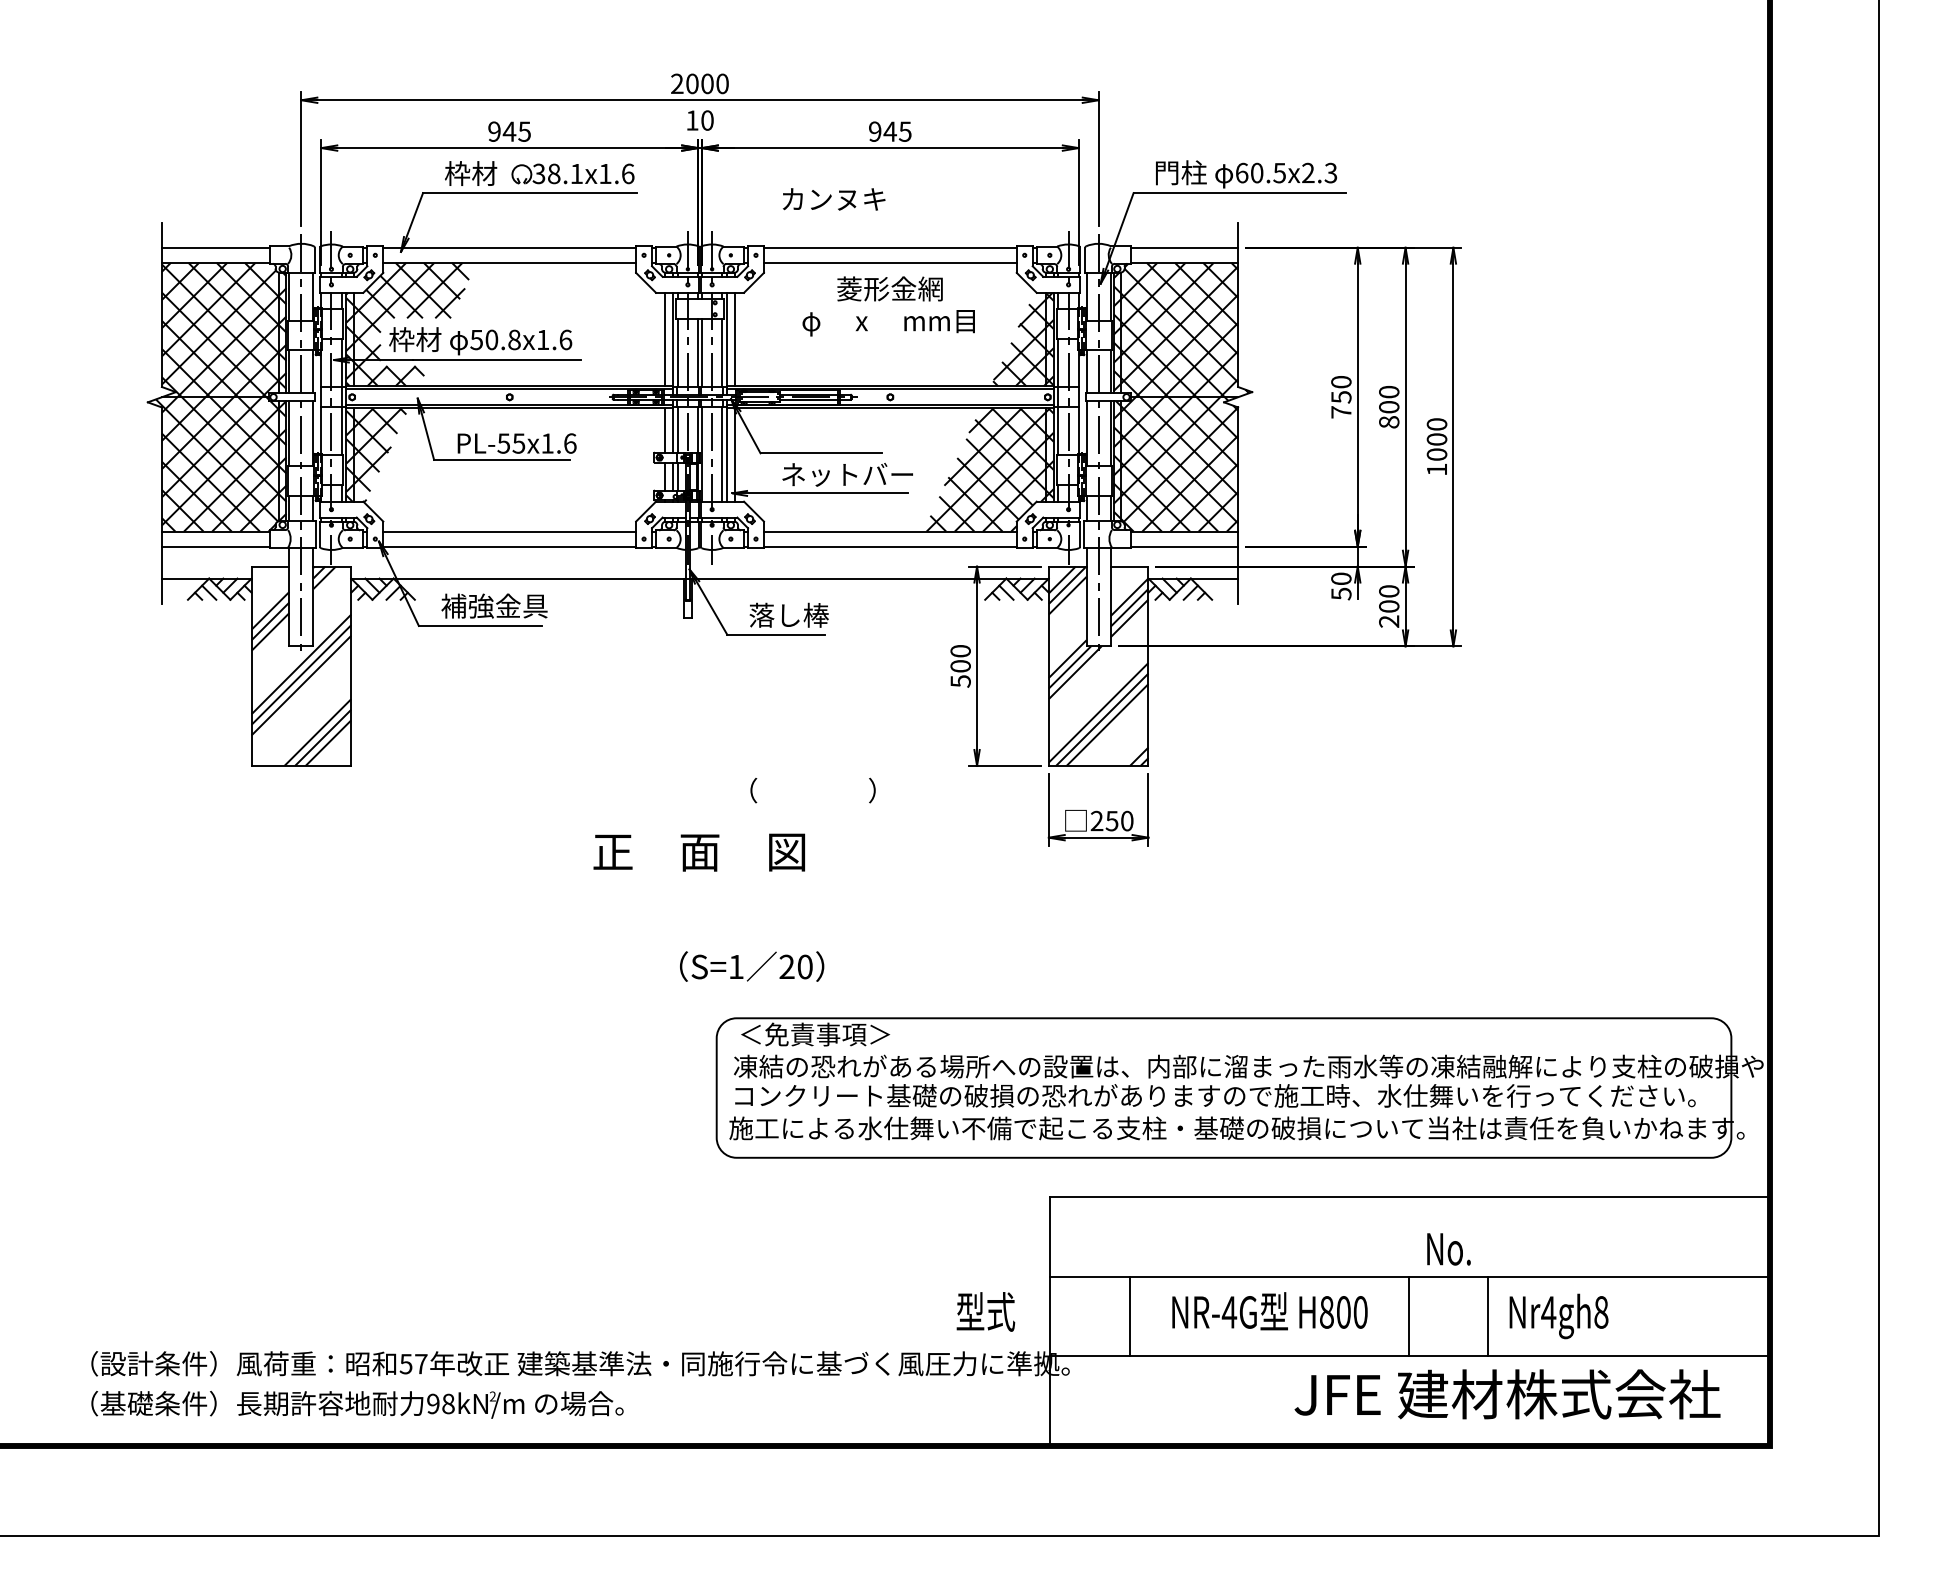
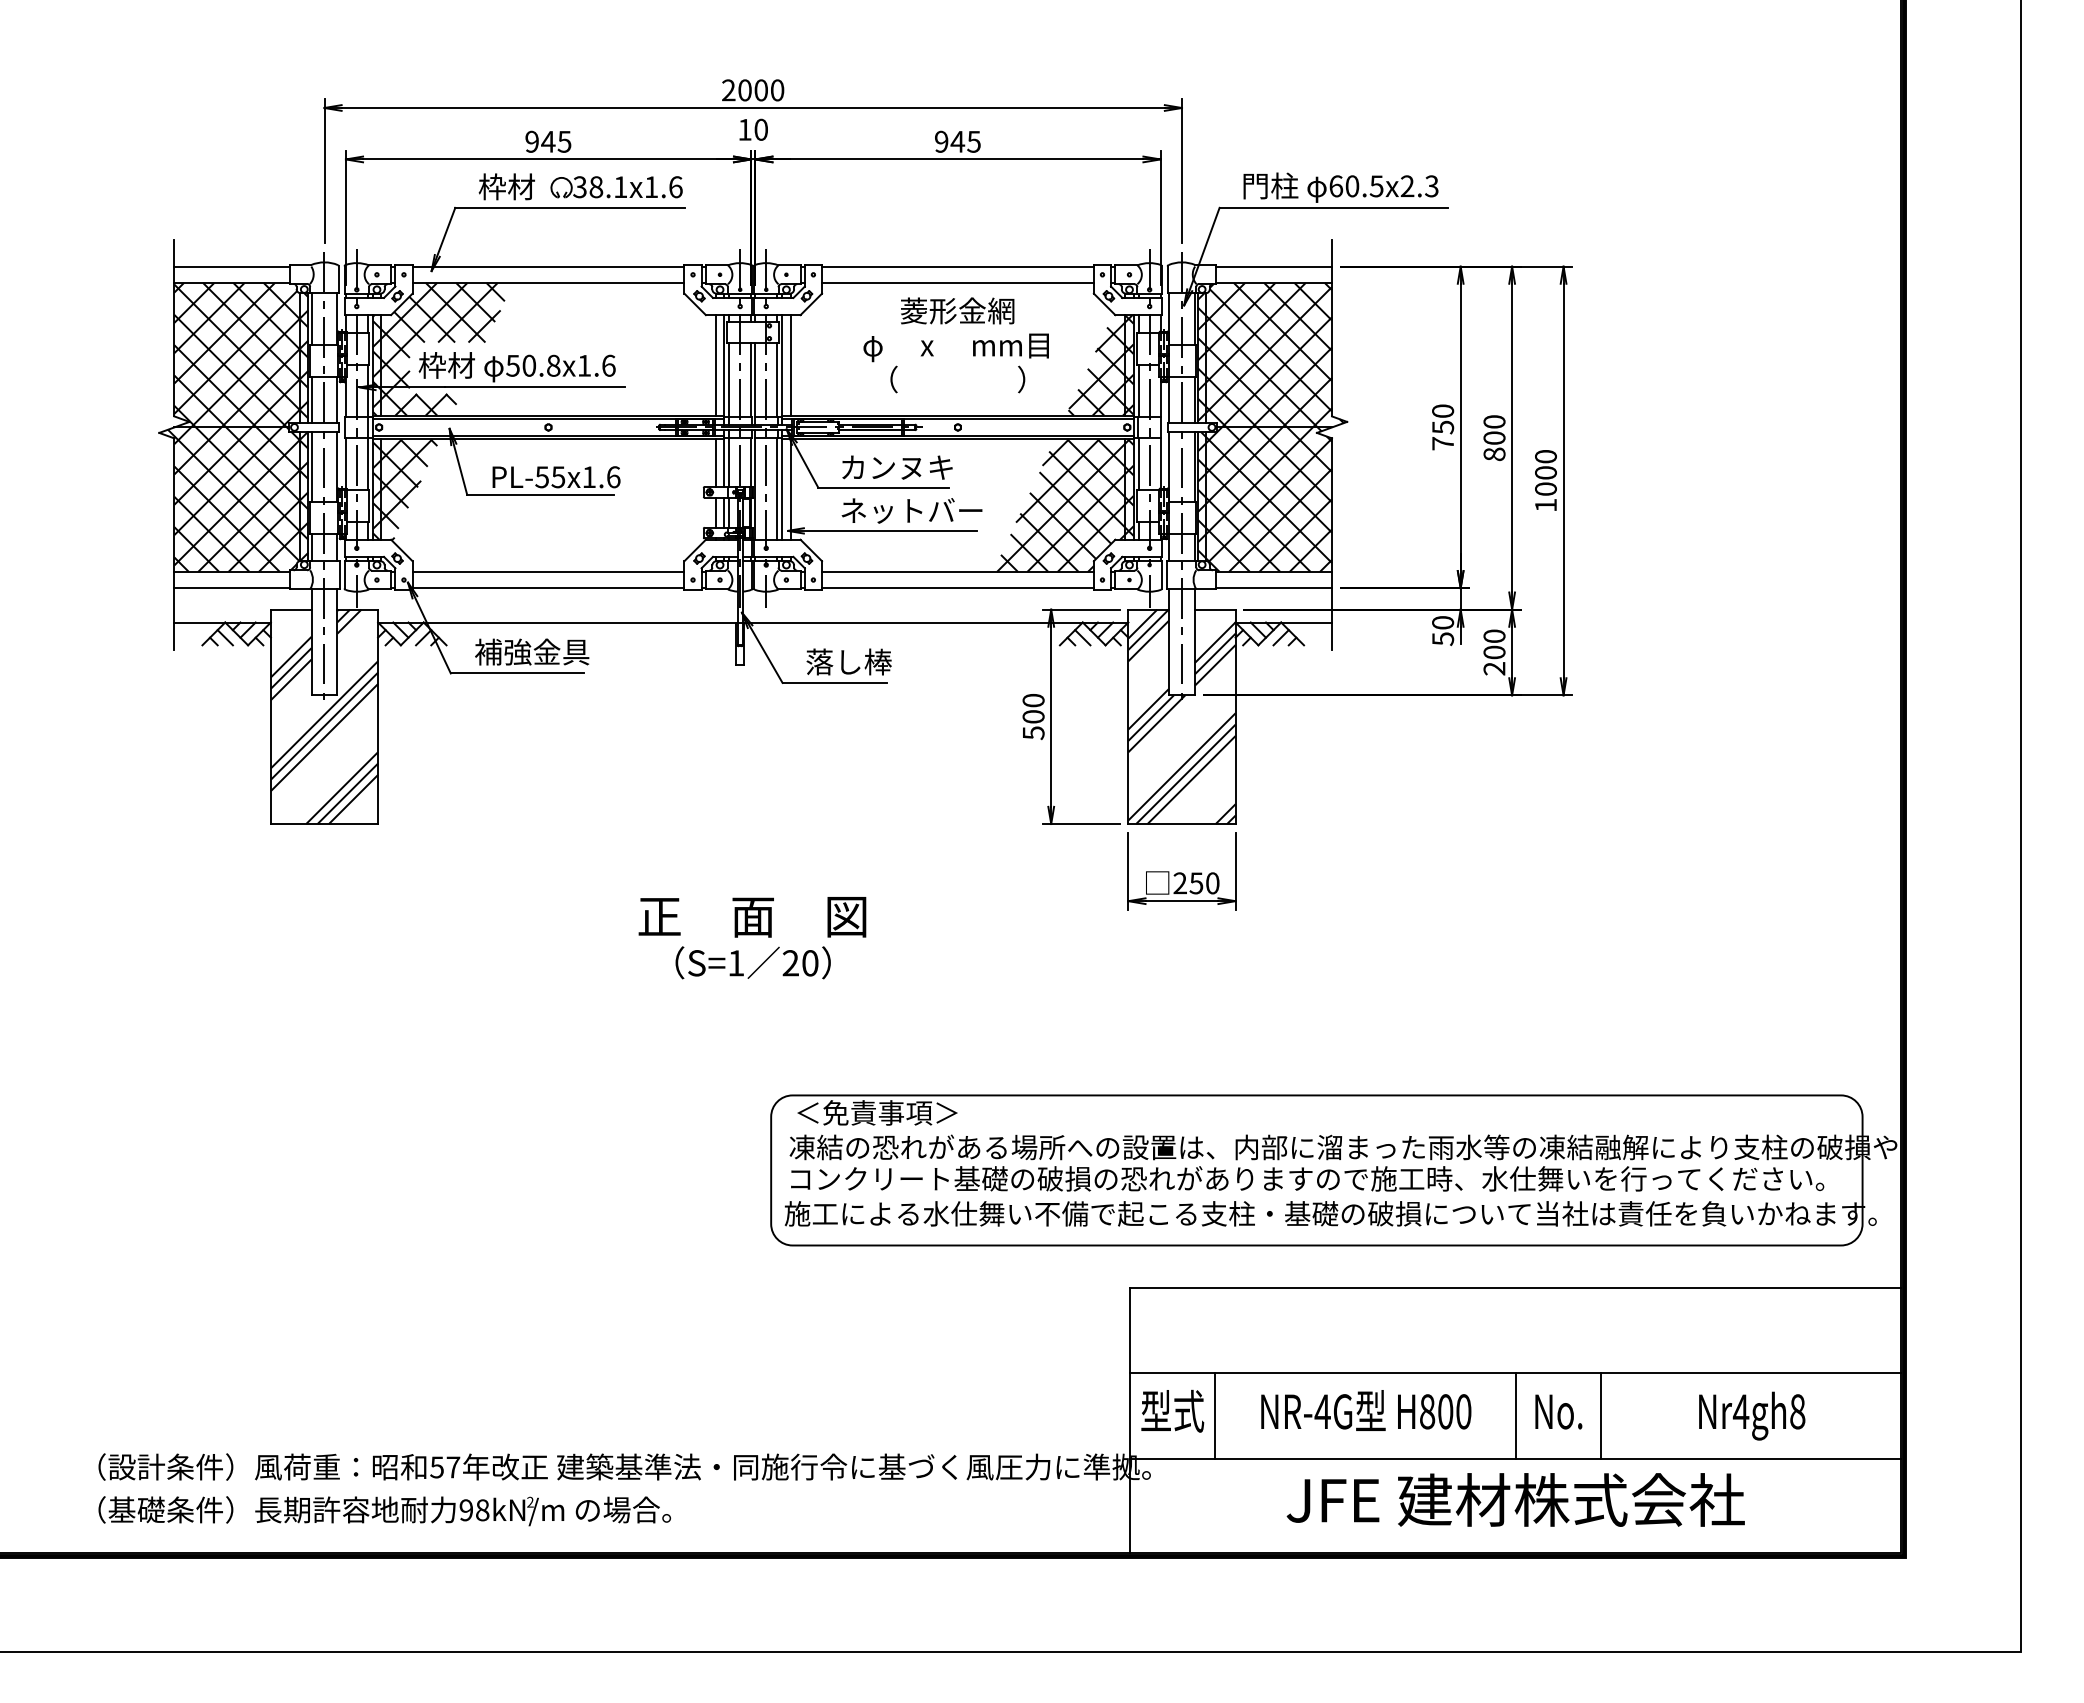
text: (834, 199) -> (897, 467), moved
text: (812, 790) -> (957, 379), moved
text: (751, 966) -> (752, 962), moved
text: (1448, 1248) -> (1558, 1411), moved
text: (985, 1311) -> (1172, 1410), moved
text: (1559, 1315) -> (1752, 1415), moved
text: (1507, 1393) -> (1515, 1499), moved

